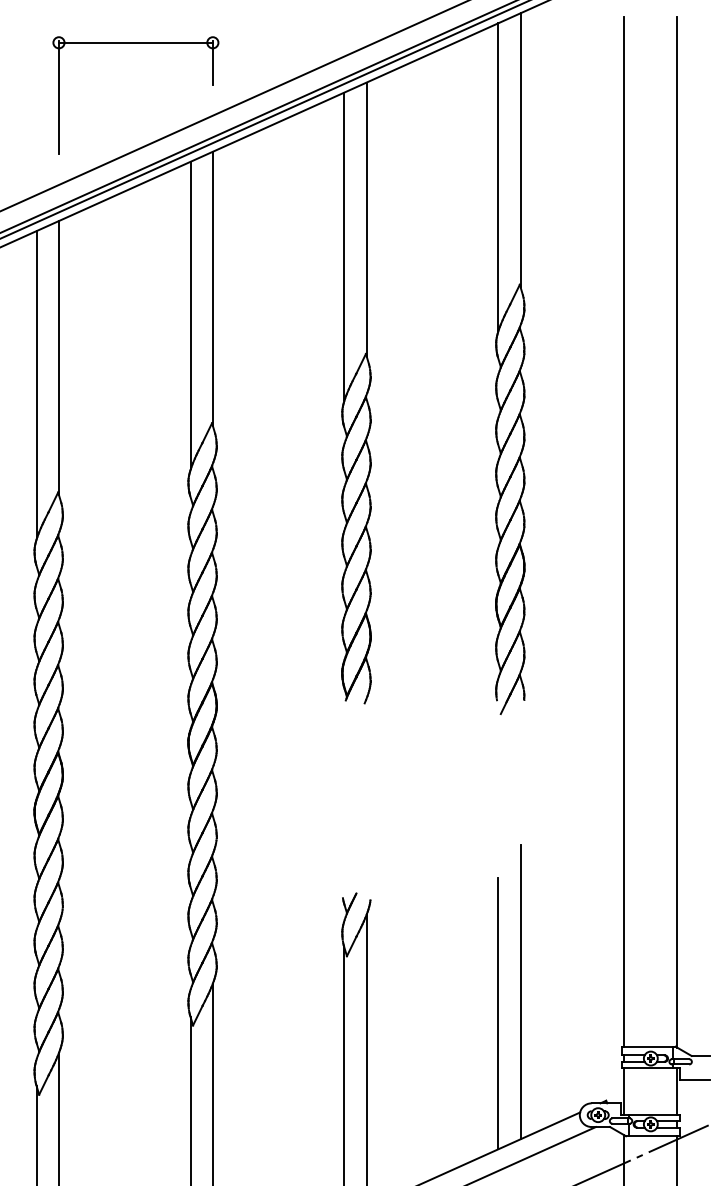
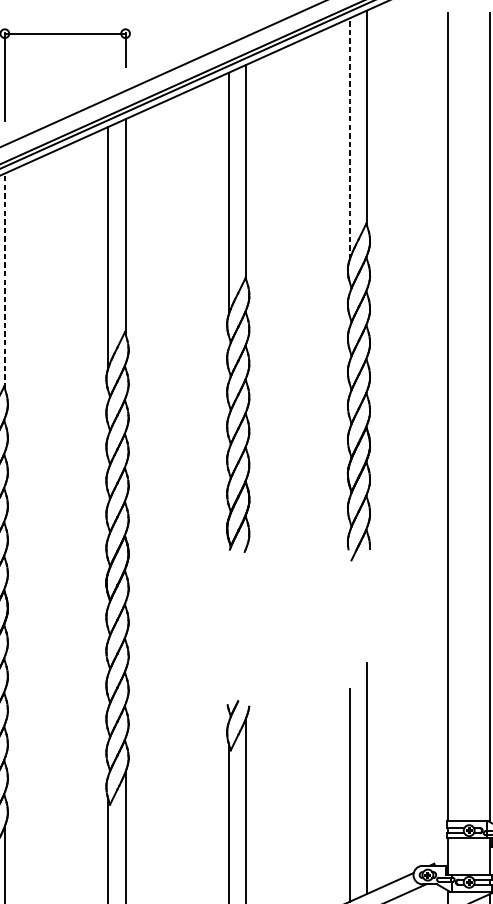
line: (498, 177) -> (349, 139), solid -> dashed
line: (58, 357) -> (4, 280), solid -> dashed

